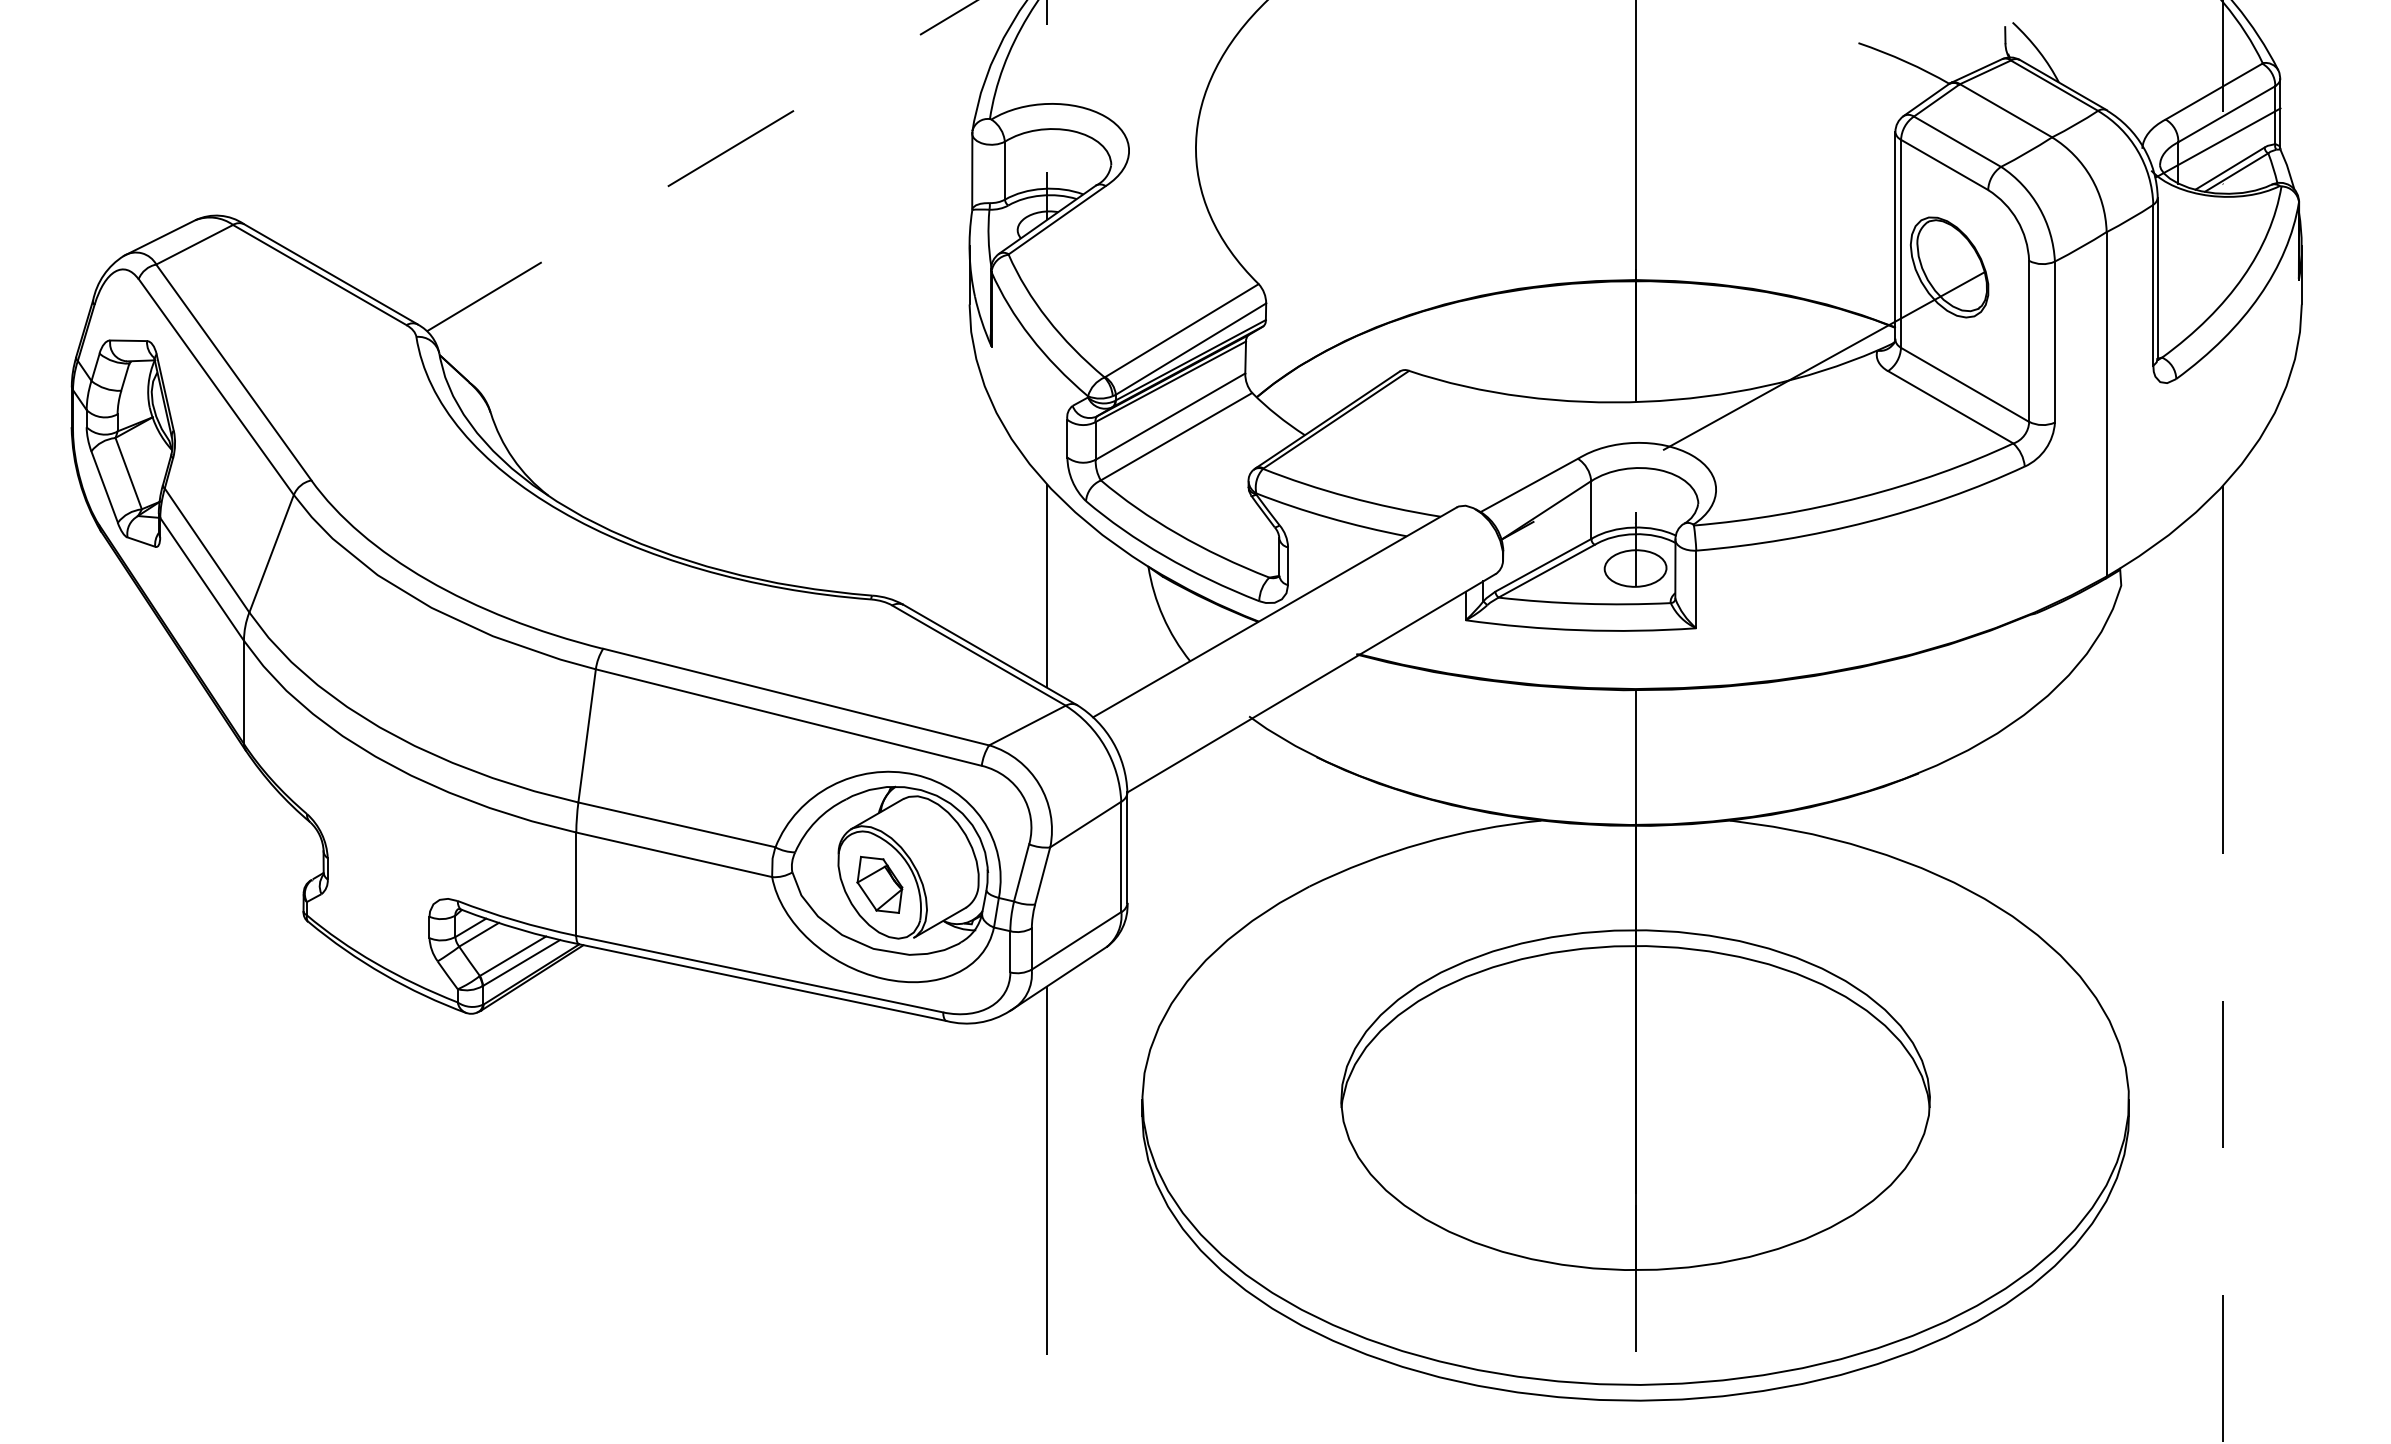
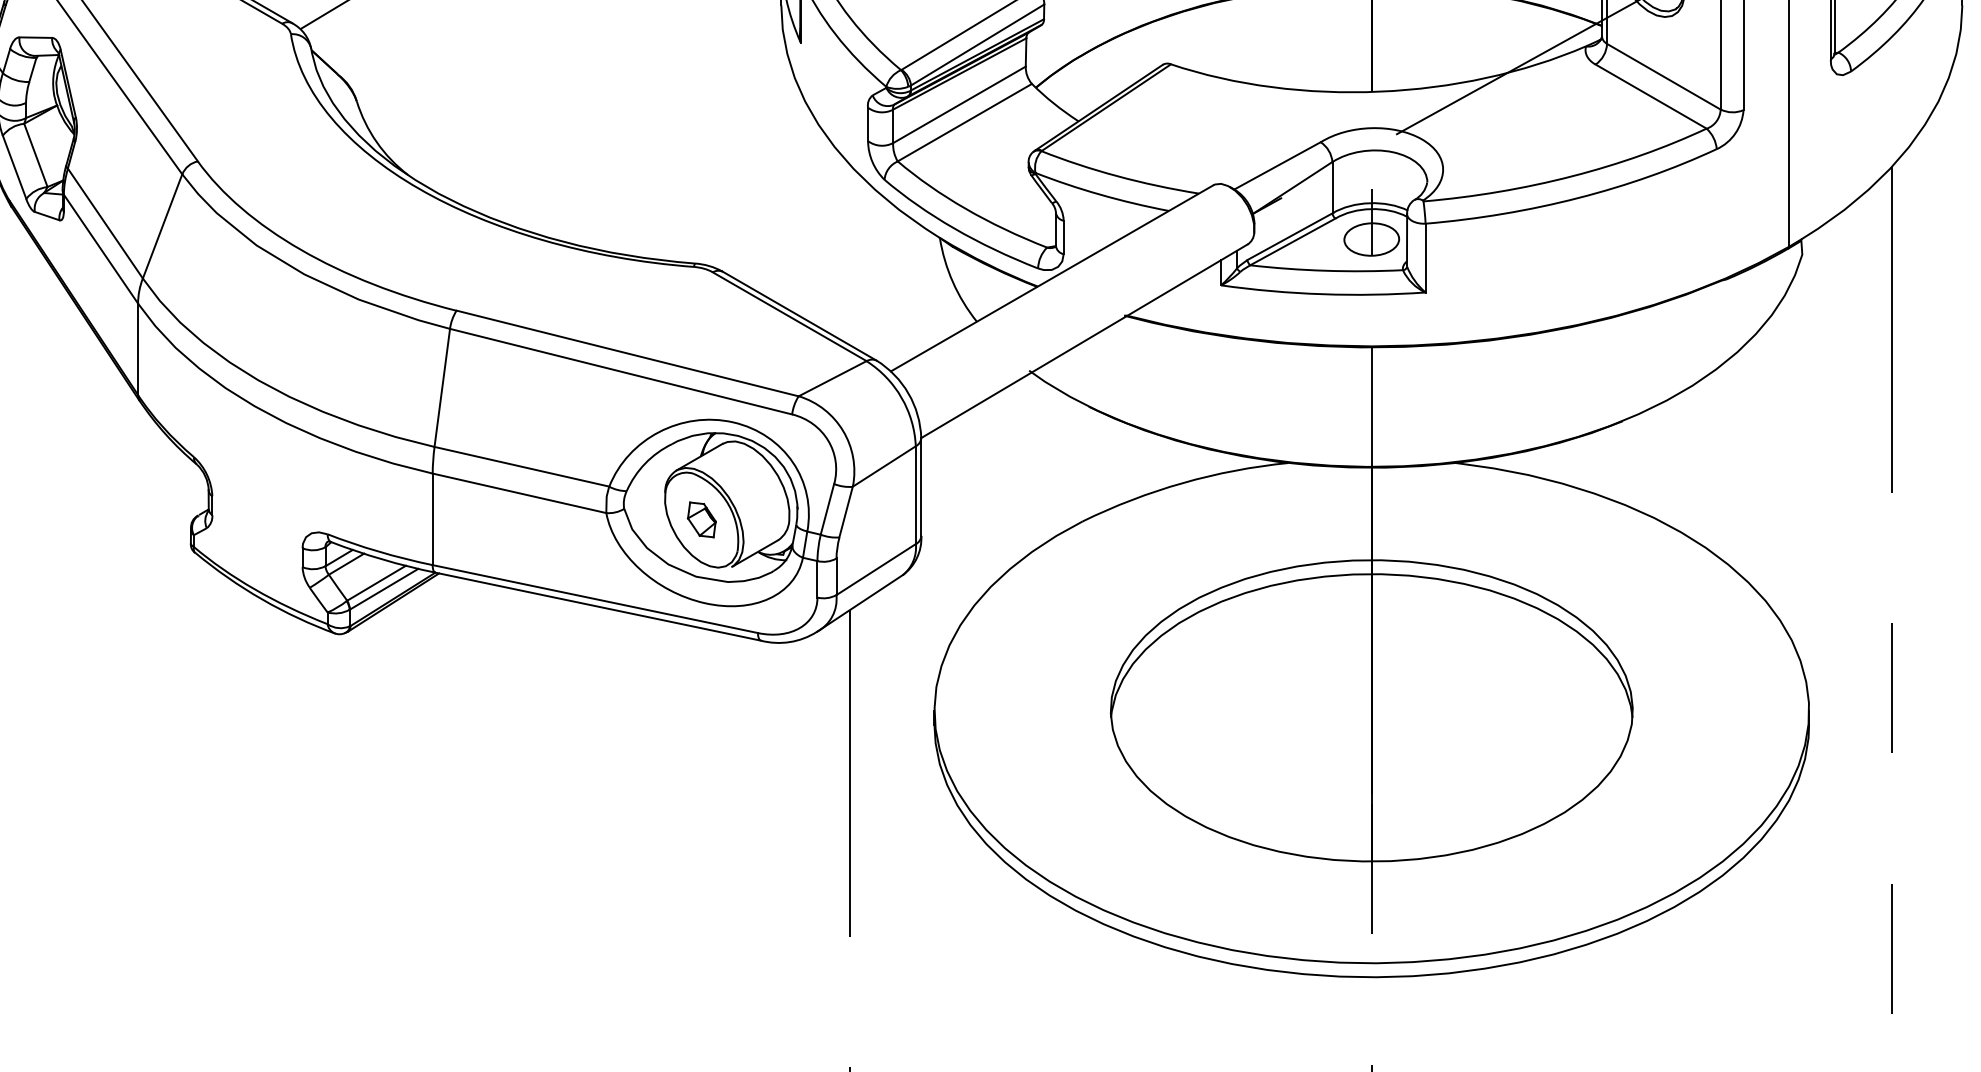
line: (1046, 585) -> (849, 254), removed
part: (879, 884) -> (701, 519), size x0.7

